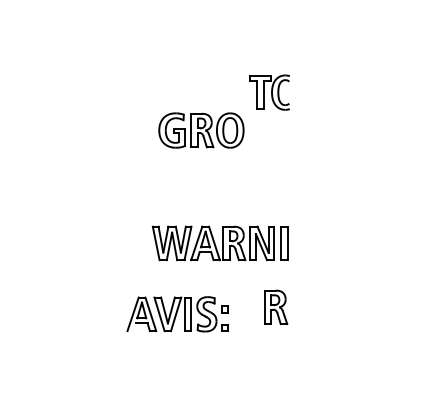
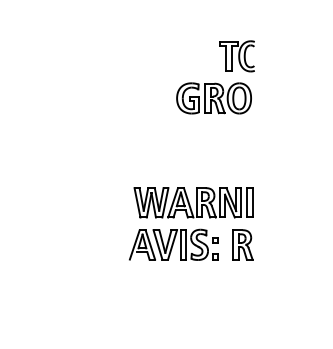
part: (201, 130) -> (214, 98), moved
part: (219, 243) -> (193, 202), moved
part: (177, 314) -> (173, 245), moved

